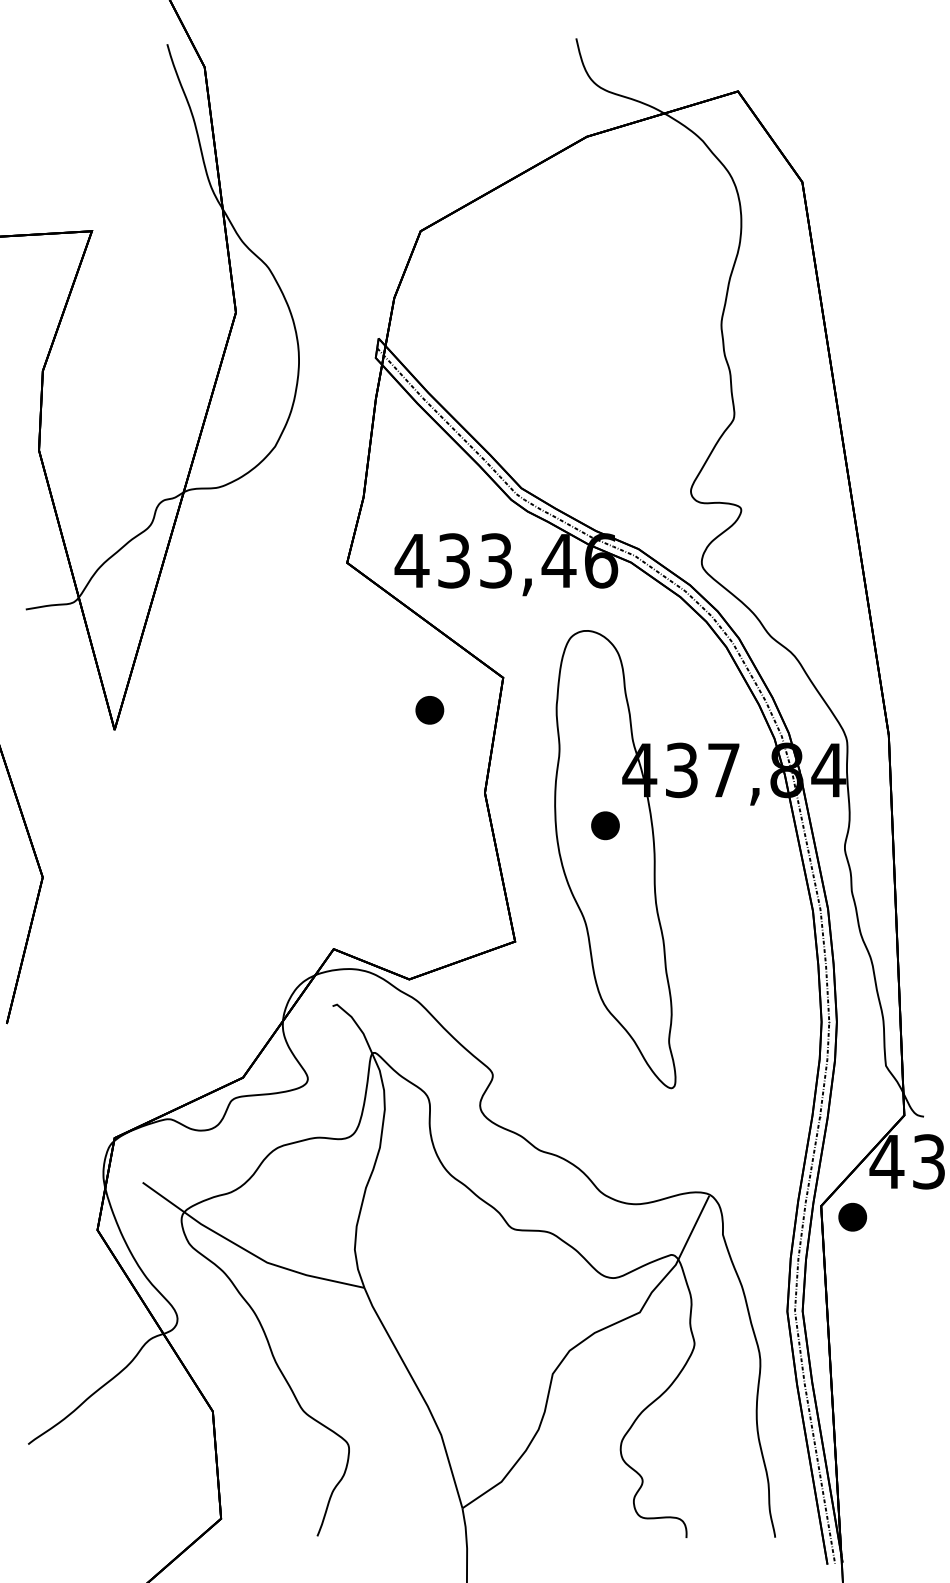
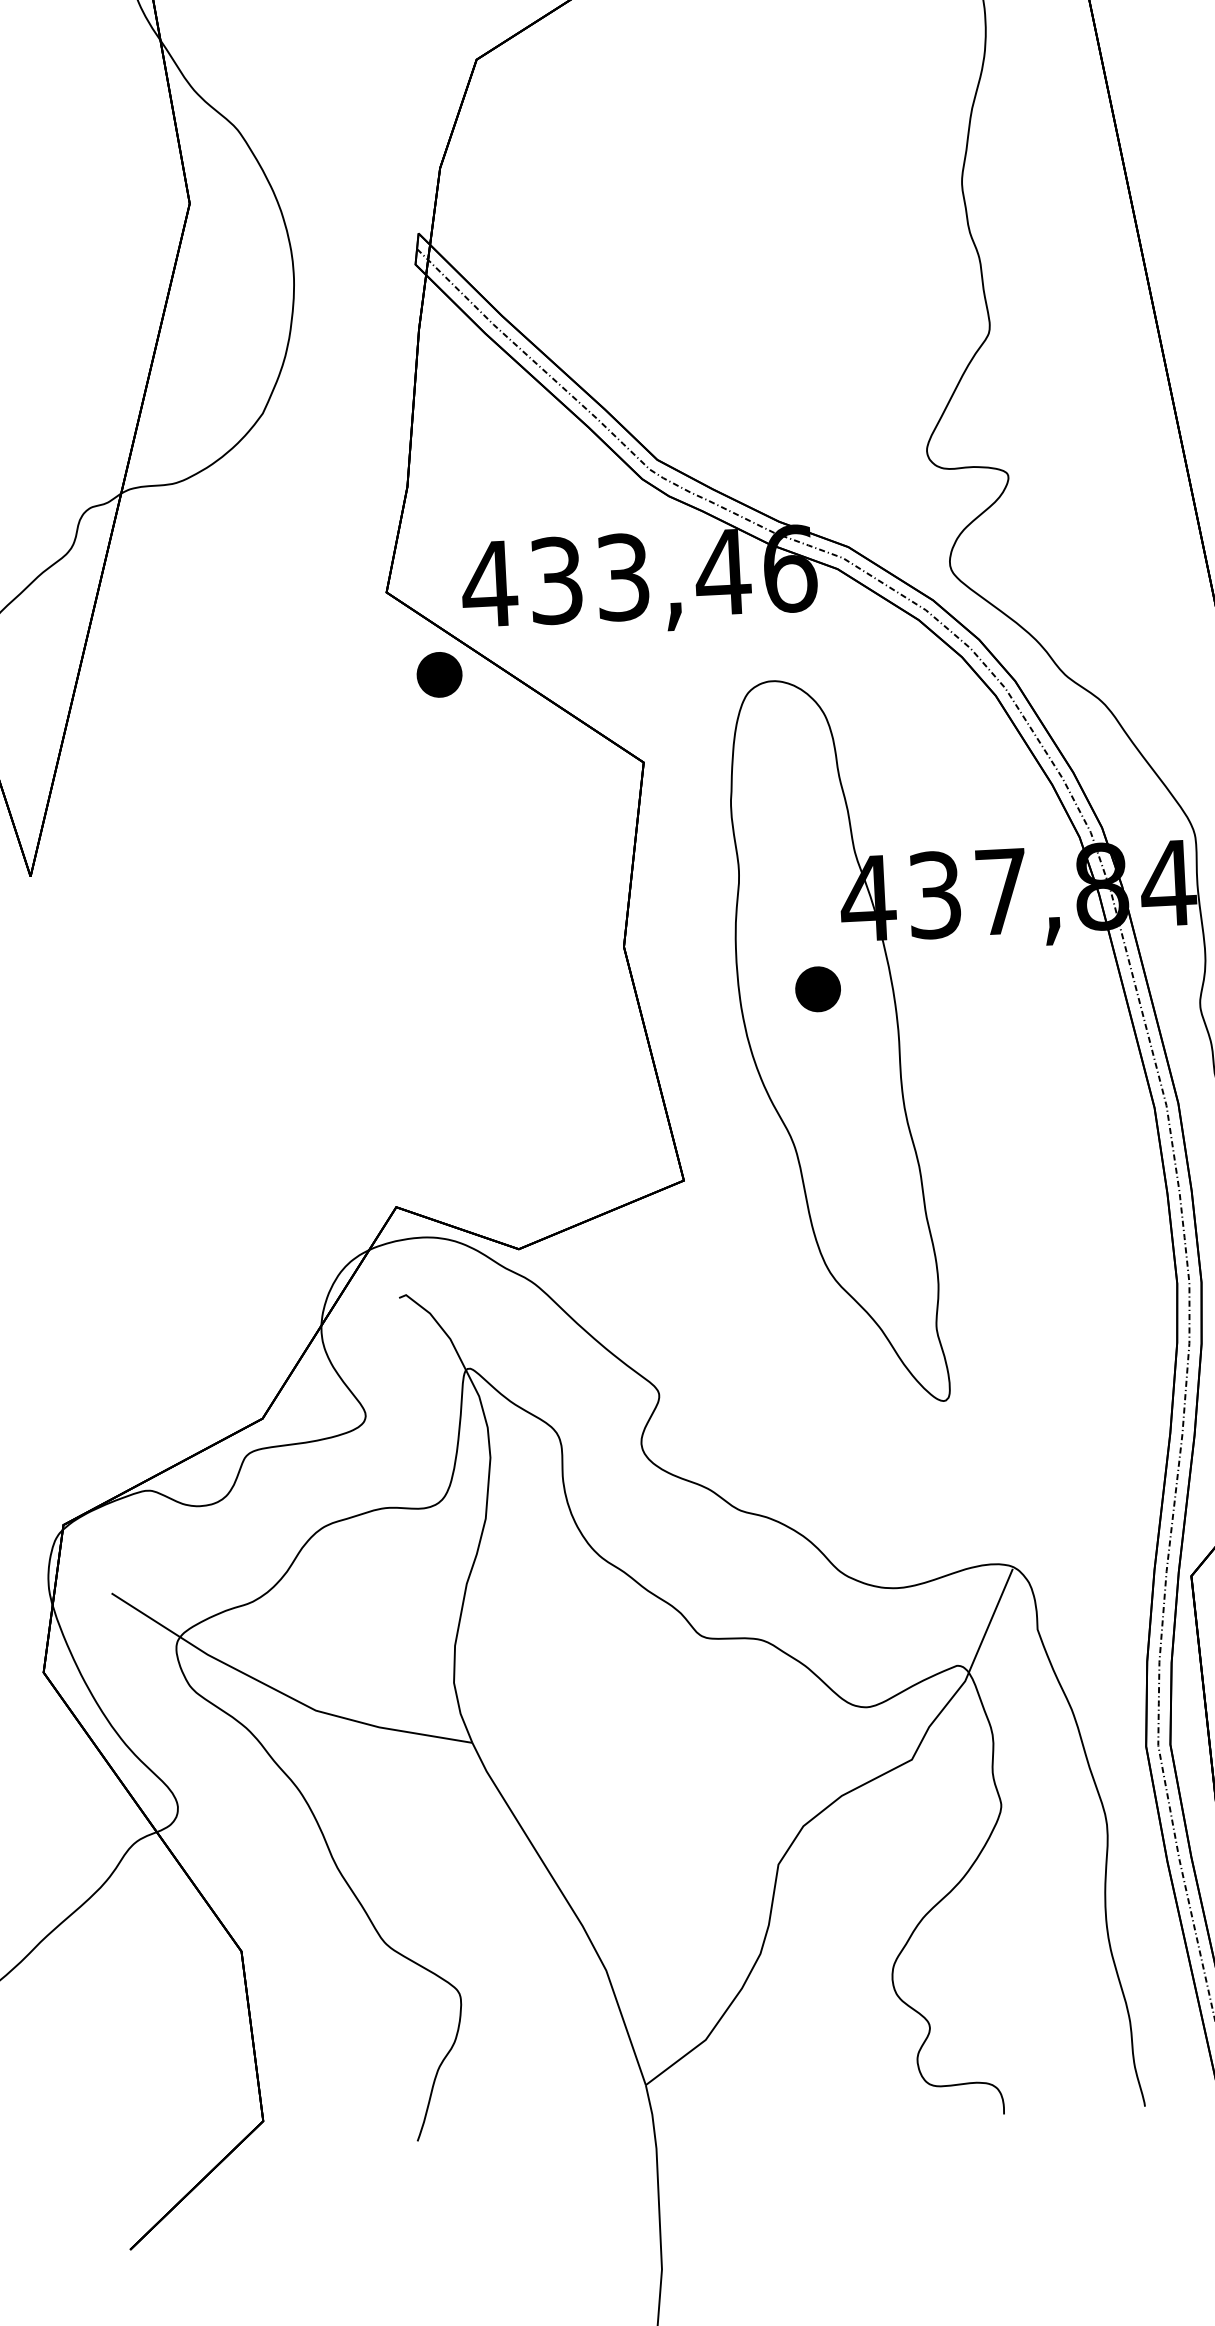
part: (429, 710) -> (439, 675), moved

